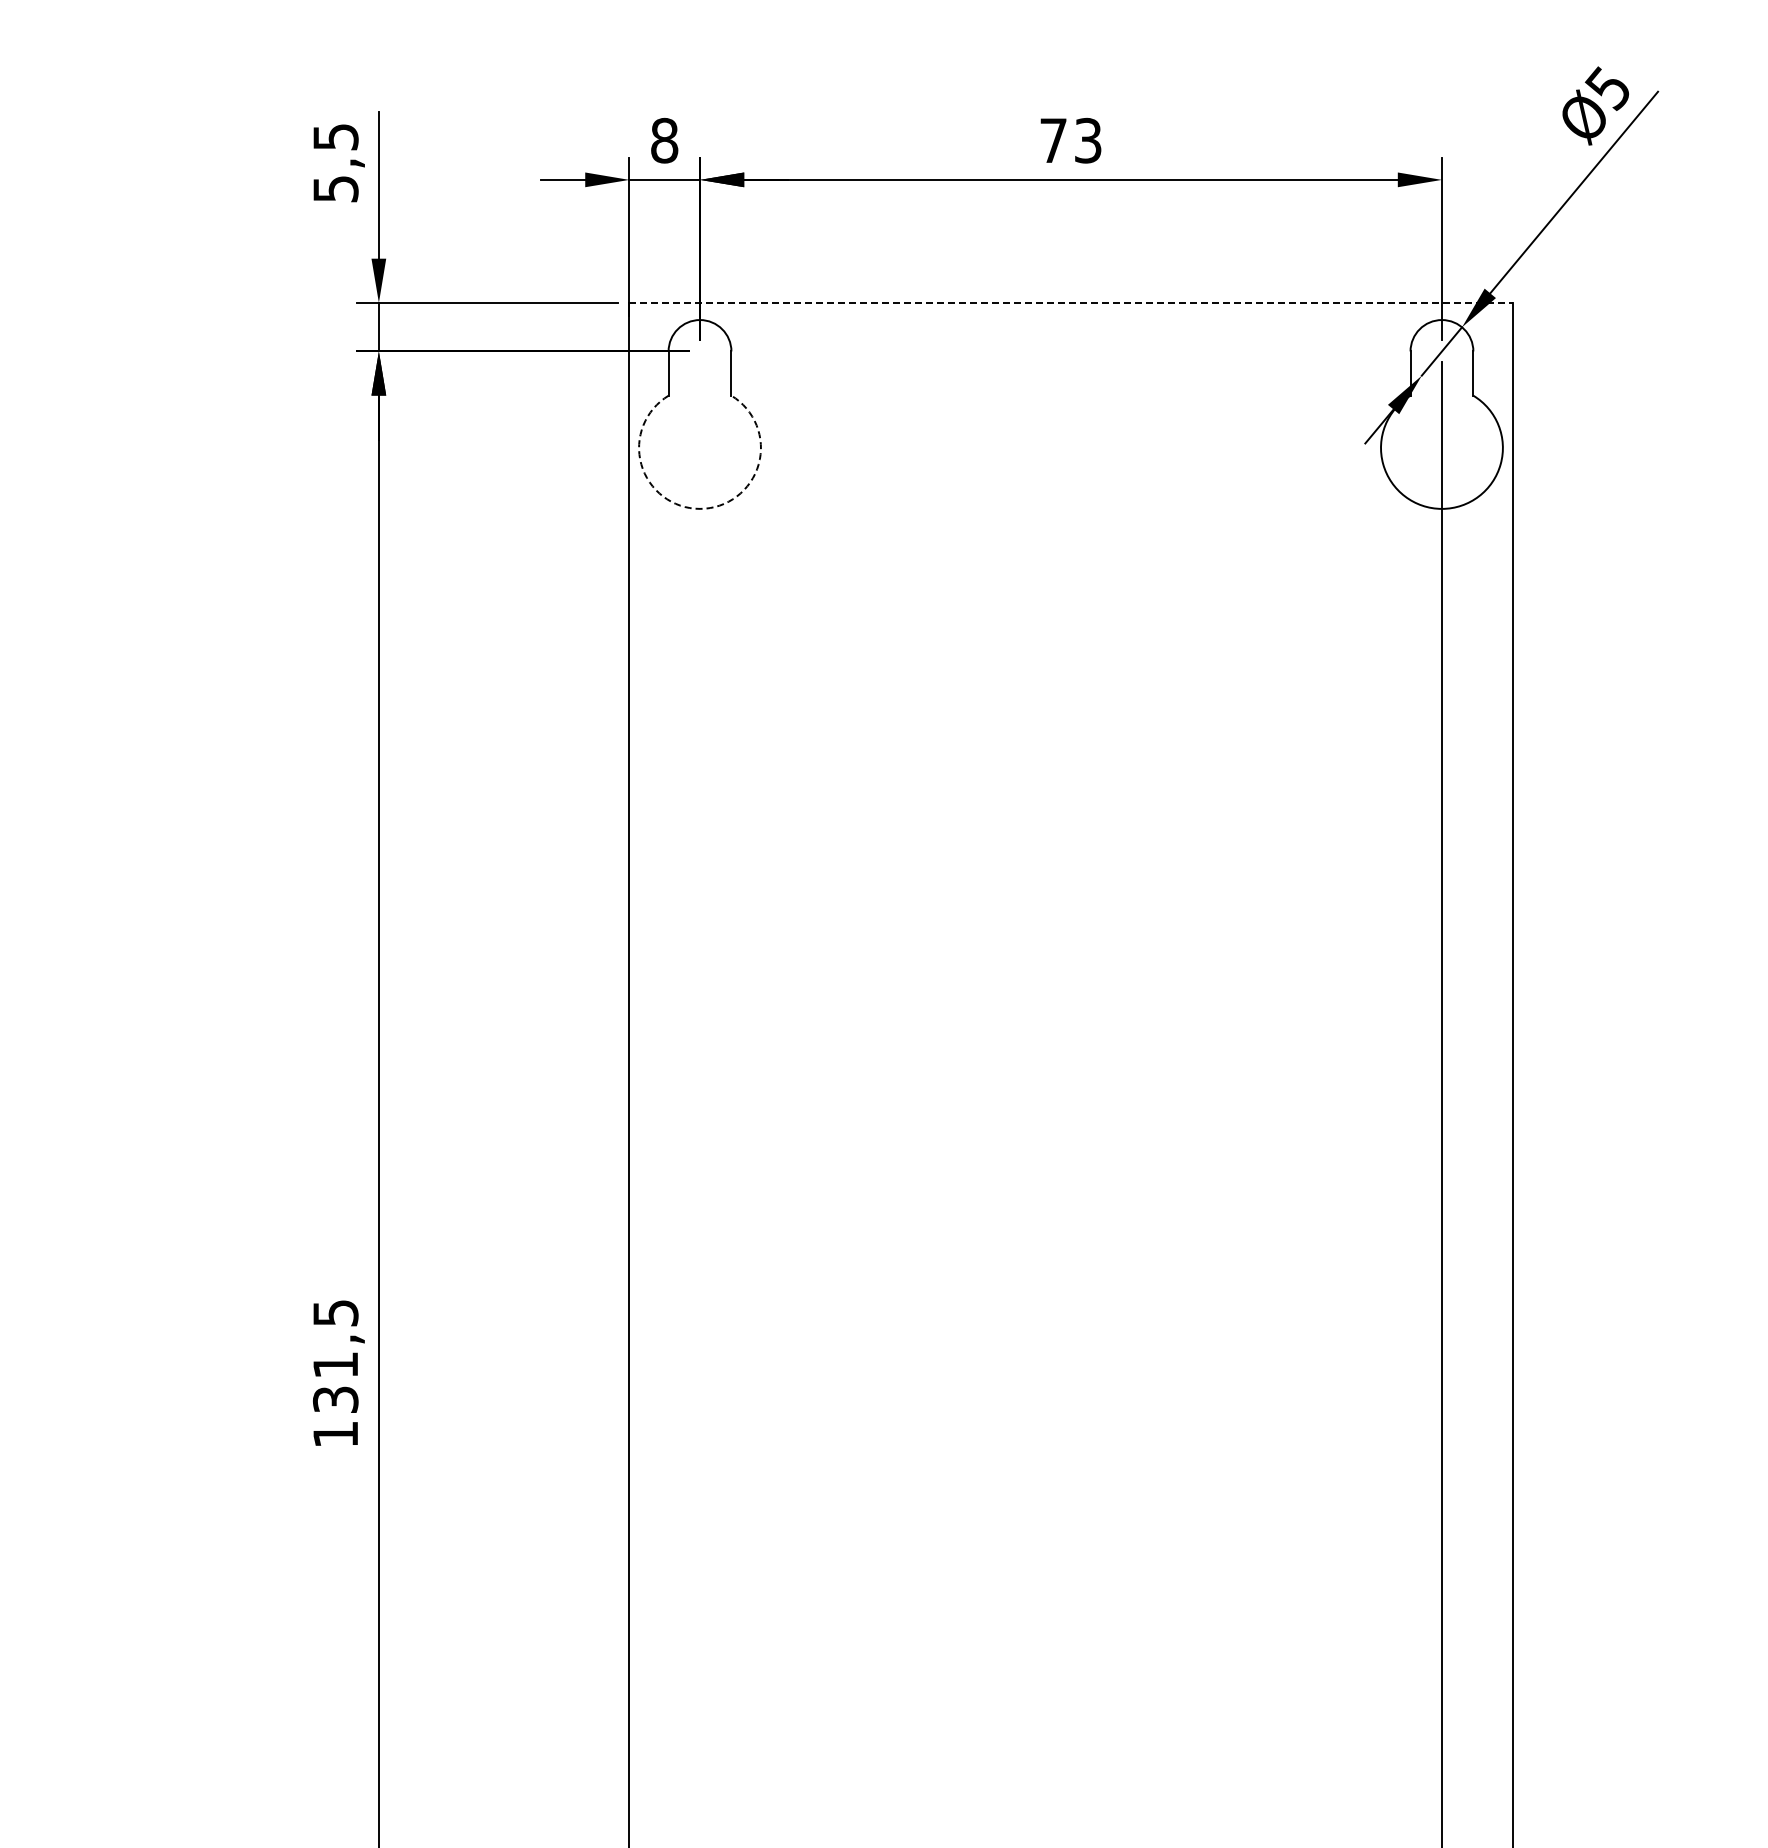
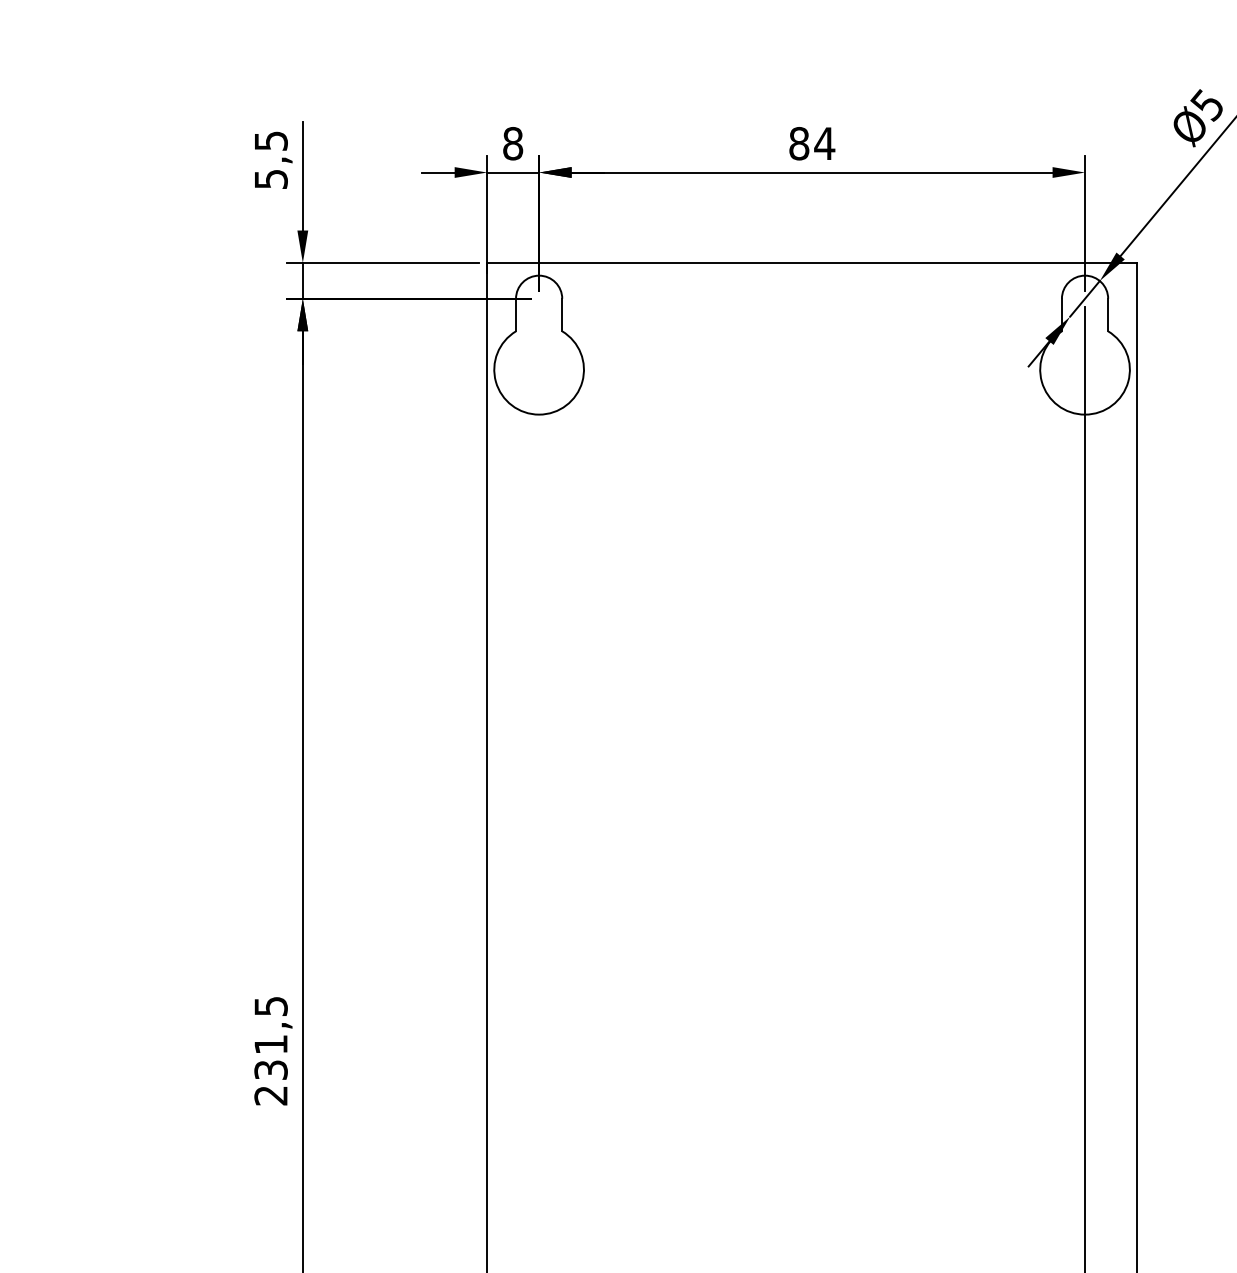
text: (1071, 140) -> (812, 143), 73 -> 84
line: (1070, 302) -> (811, 262), dashed -> solid
arc: (700, 508) -> (539, 414), dashed -> solid
text: (335, 1434) -> (270, 1095), 131,5 -> 231,5

